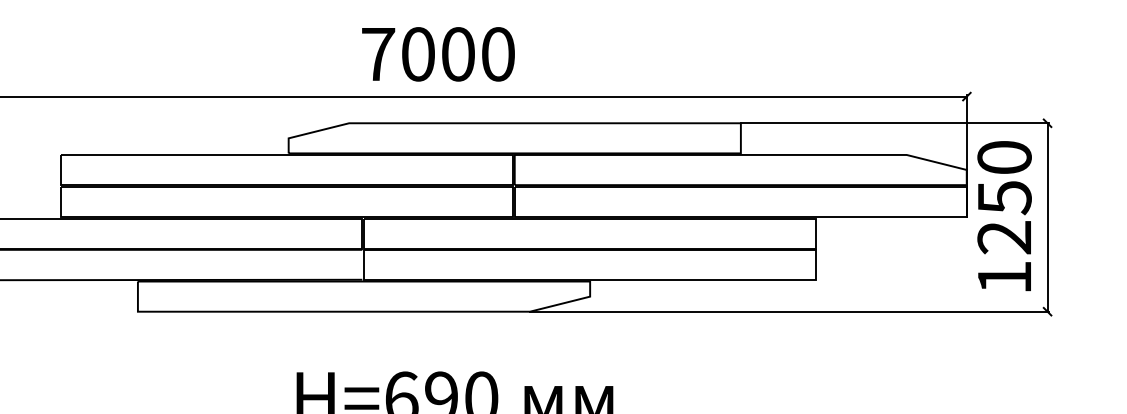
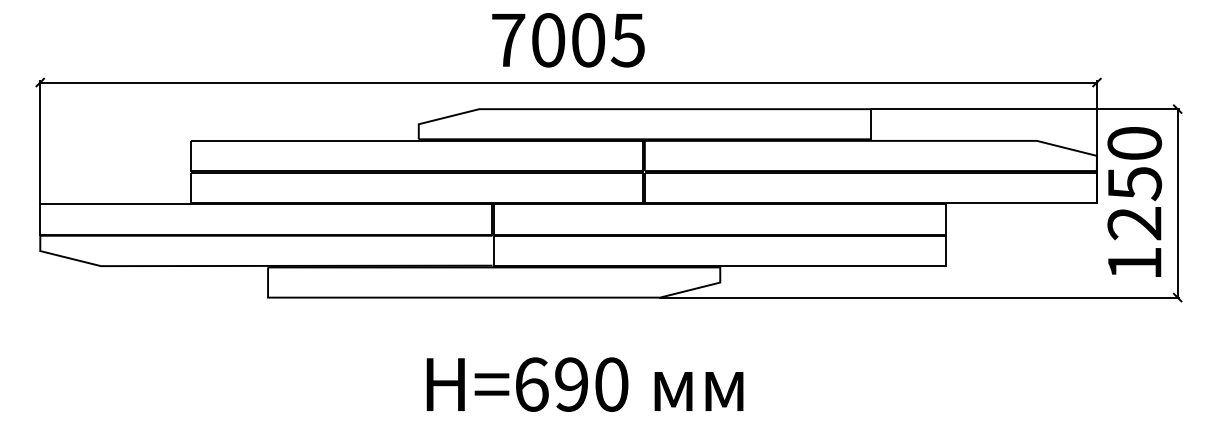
text: (497, 54) -> (627, 40), 7000 -> 7005

